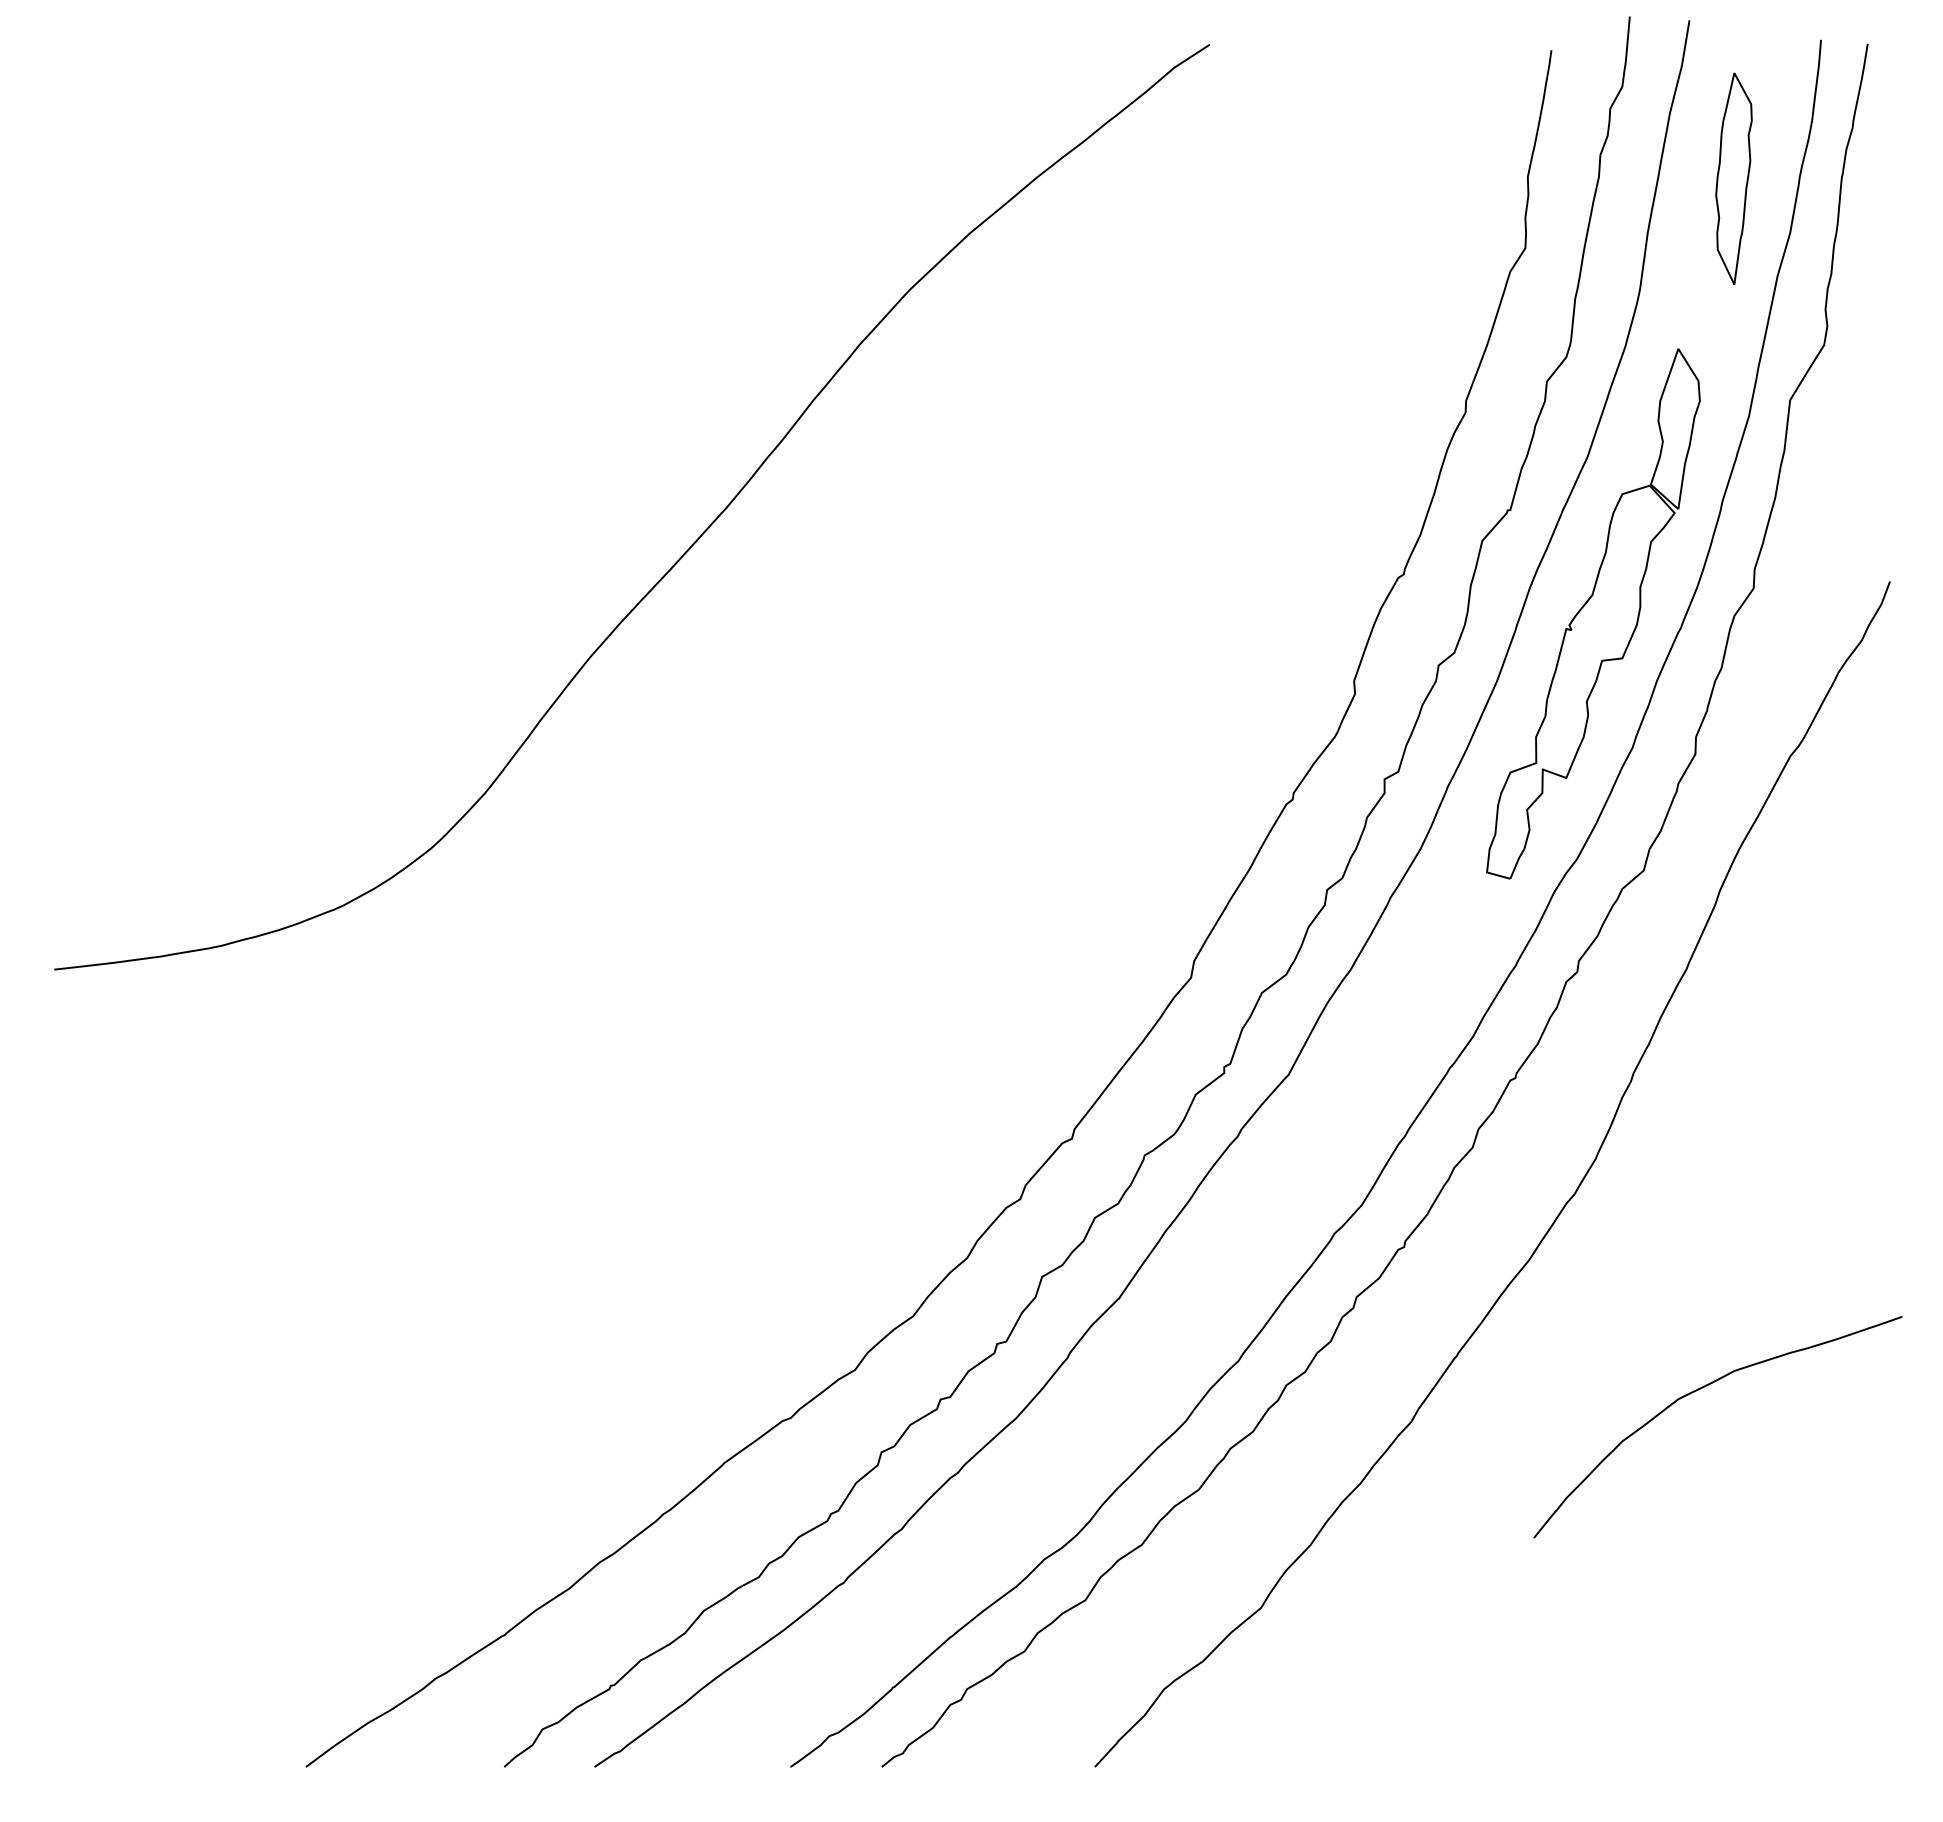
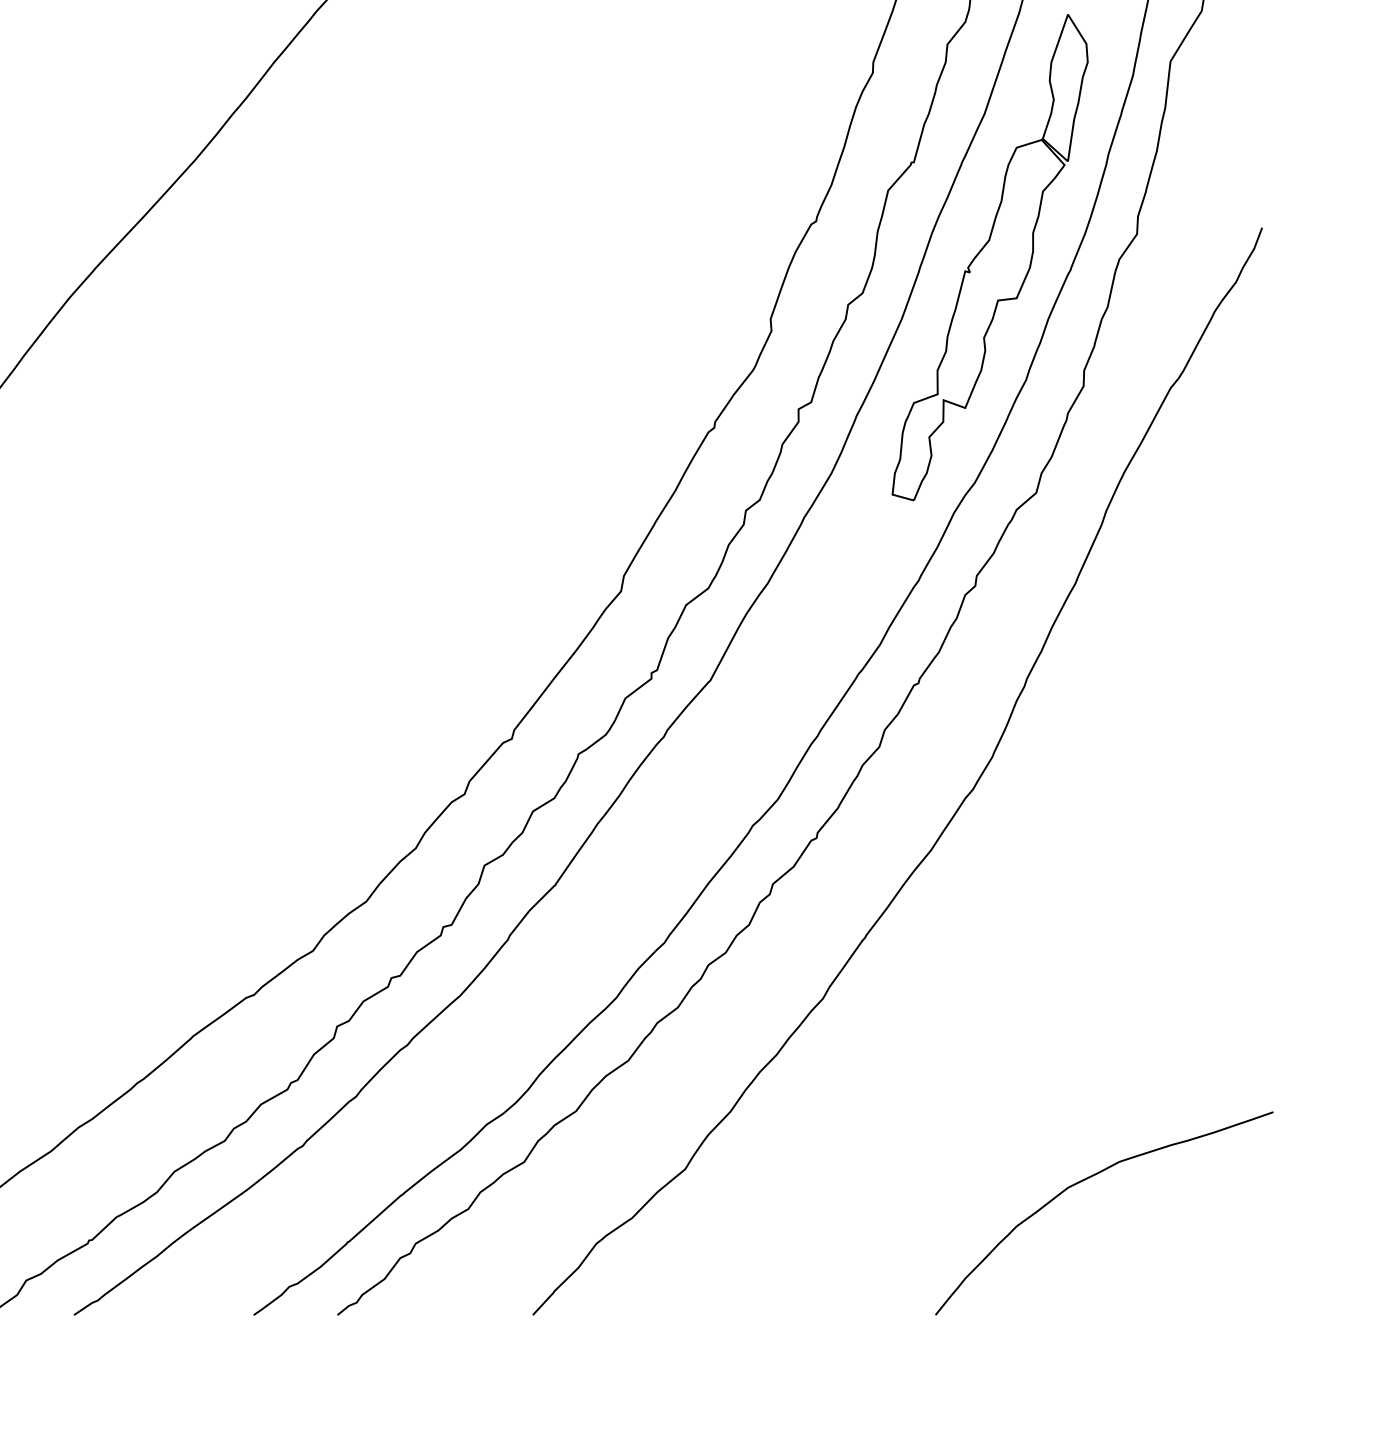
curve: (1698, 1390) -> (1086, 1179), moved

